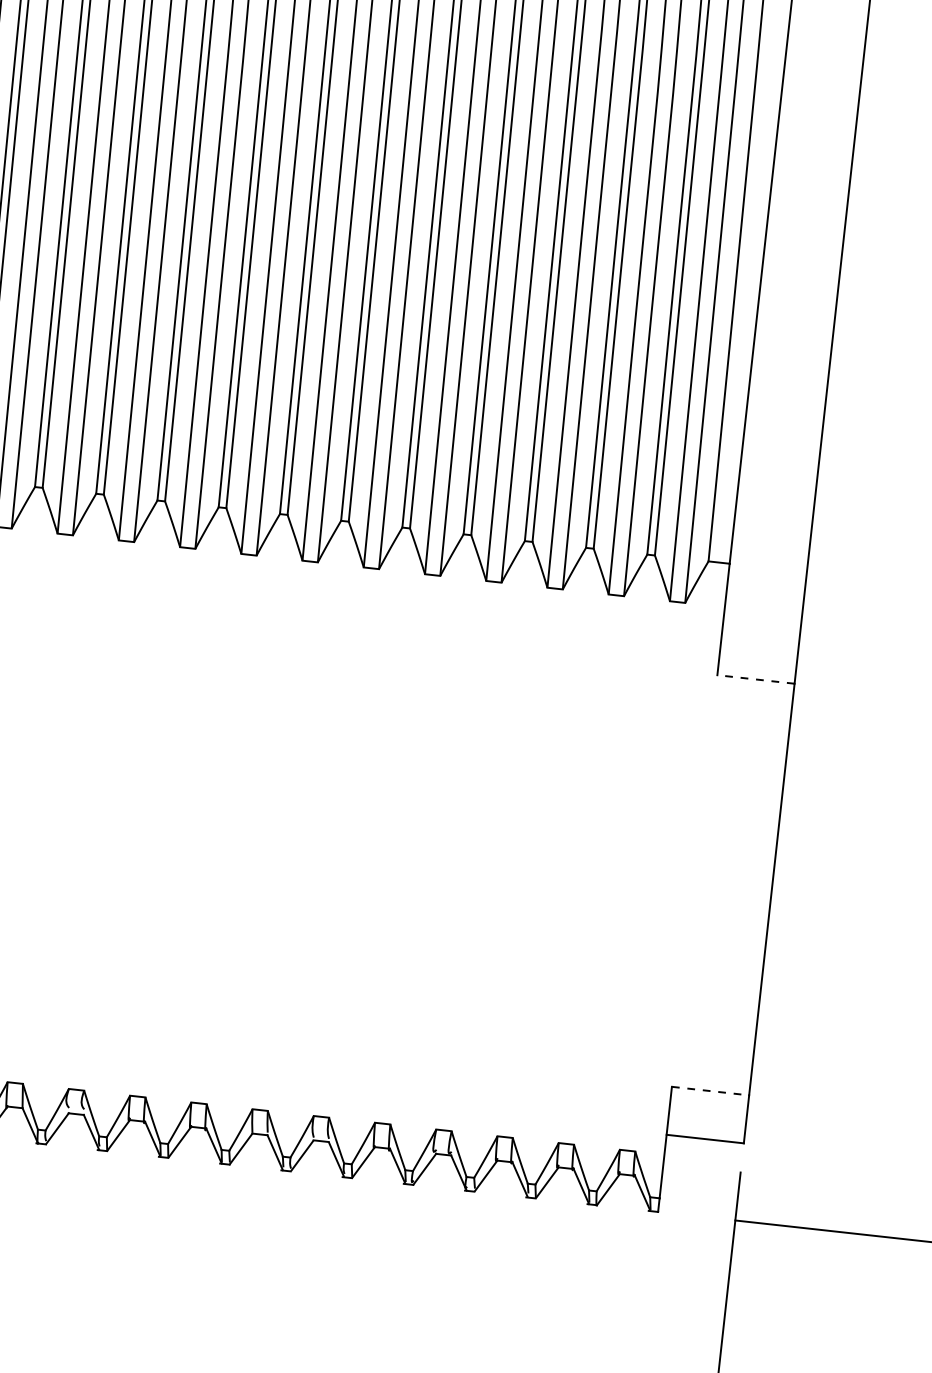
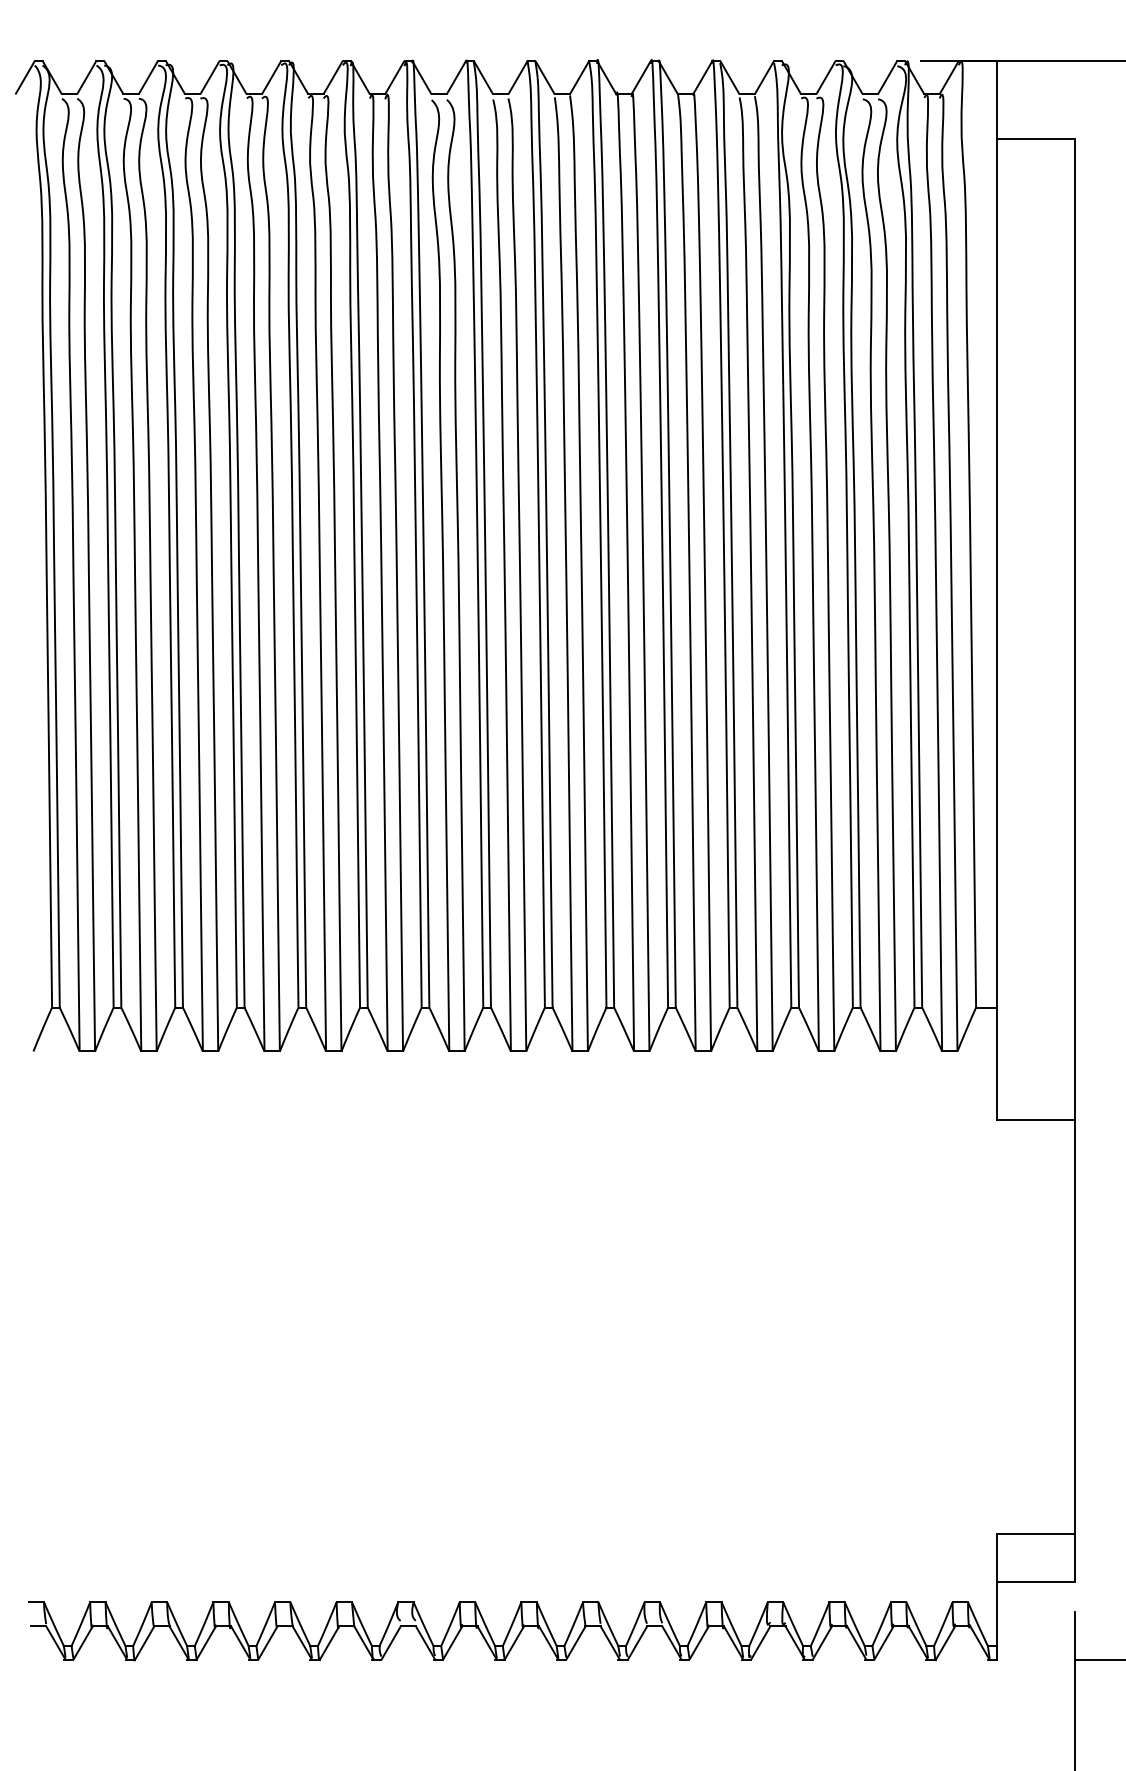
line: (756, 679) -> (1036, 1119), dashed -> solid
line: (710, 1090) -> (1036, 1533), dashed -> solid

